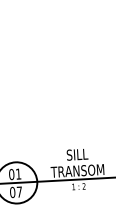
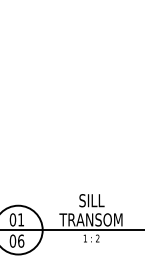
text: (19, 191) -> (21, 240), 07 -> 06

